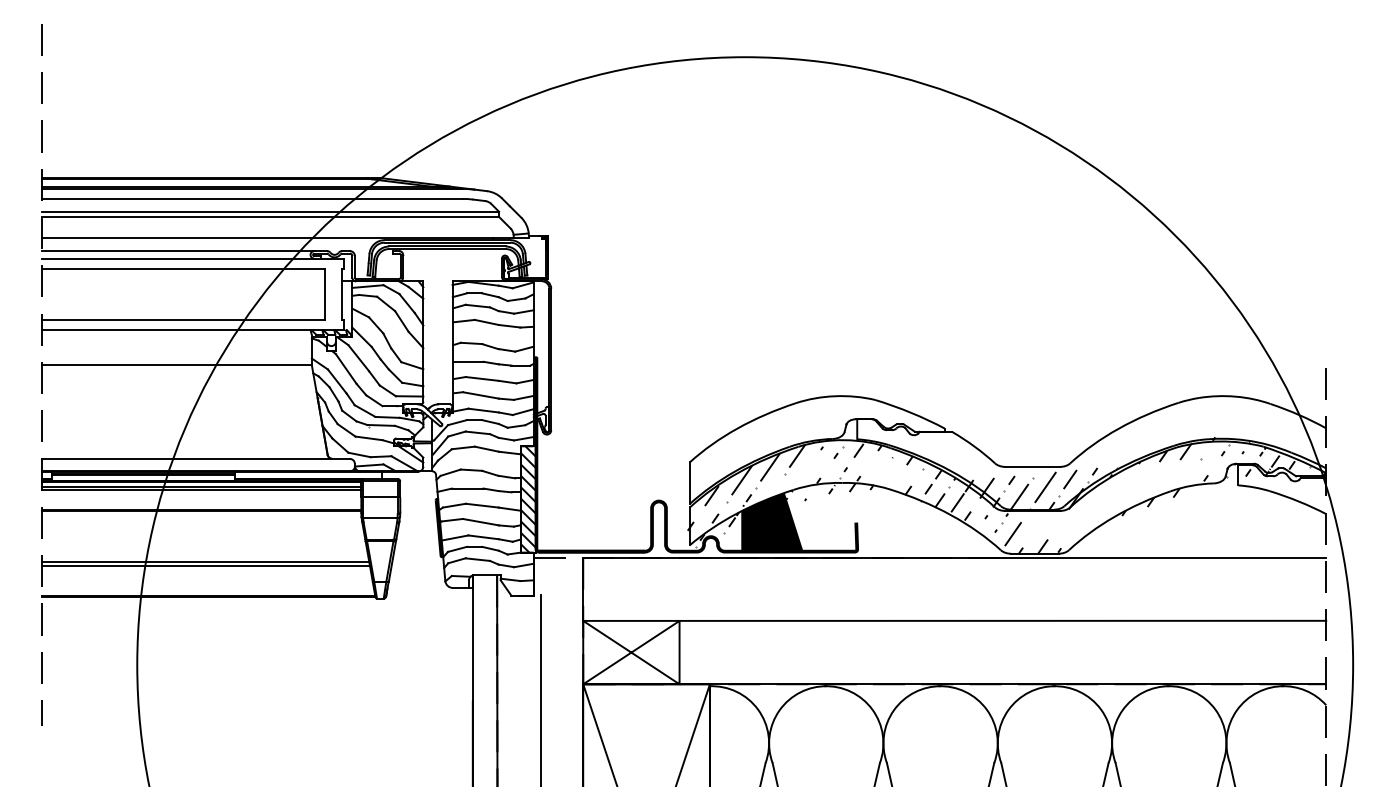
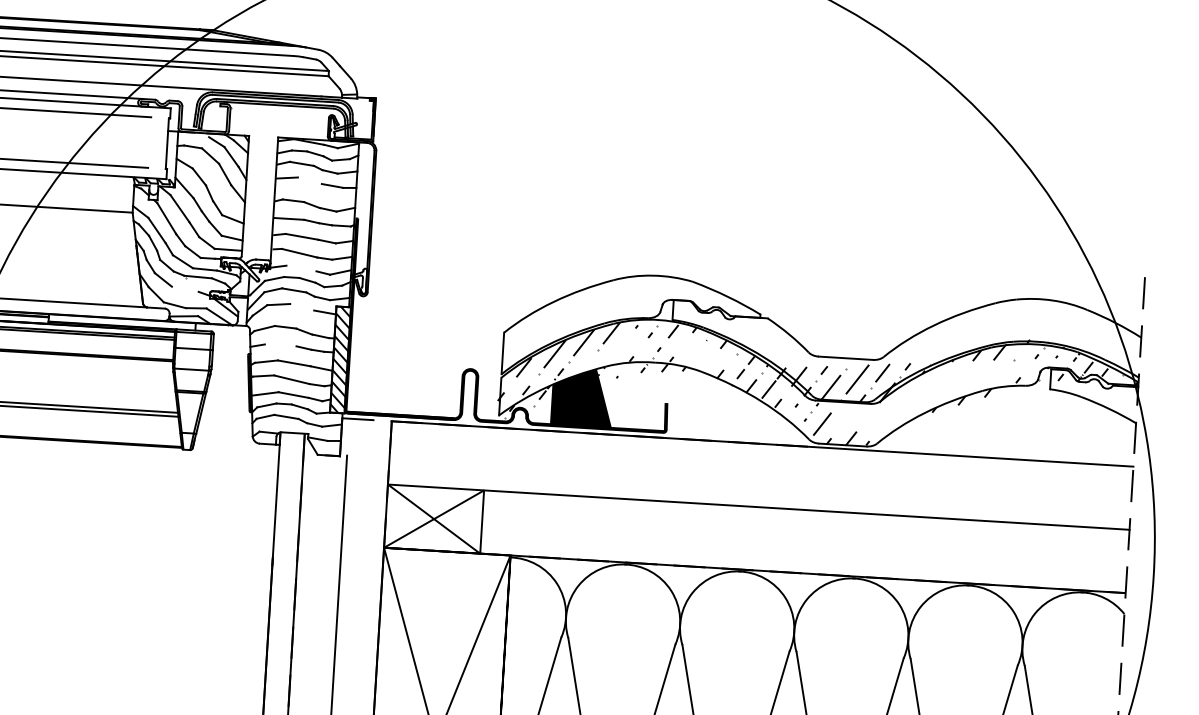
line: (367, 286) -> (193, 137), removed
line: (324, 293) -> (149, 141), removed
line: (486, 322) -> (309, 180), removed
line: (483, 410) -> (301, 268), removed
line: (368, 438) -> (184, 289), removed
line: (486, 448) -> (301, 306), removed
line: (467, 488) -> (280, 345), removed

